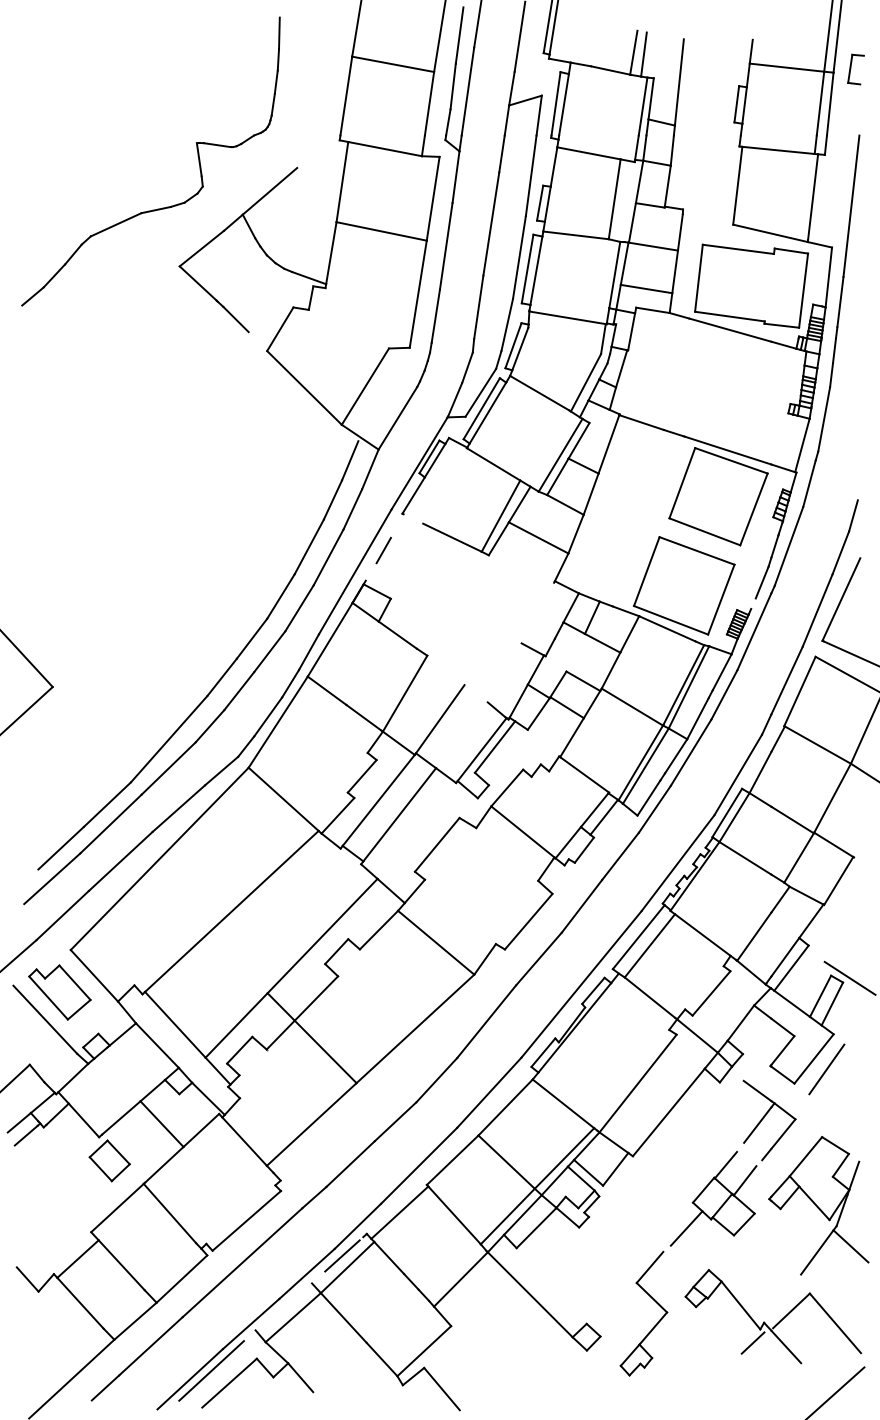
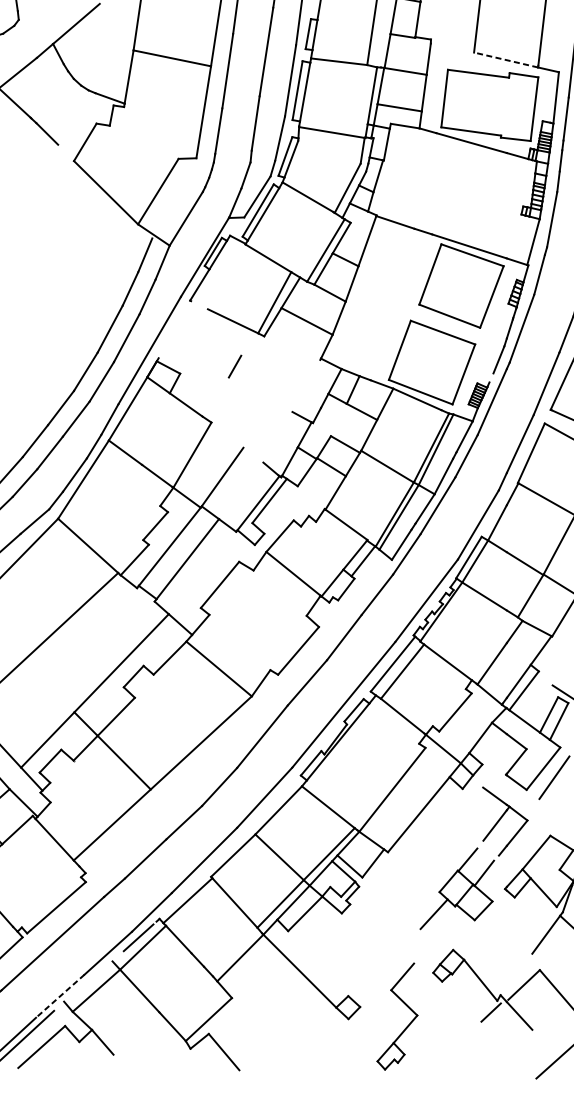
line: (770, 233) -> (506, 60), solid -> dashed
line: (383, 550) -> (234, 366), moved
part: (654, 1301) -> (406, 1006), moved
line: (251, 1323) -> (60, 995), solid -> dashed

